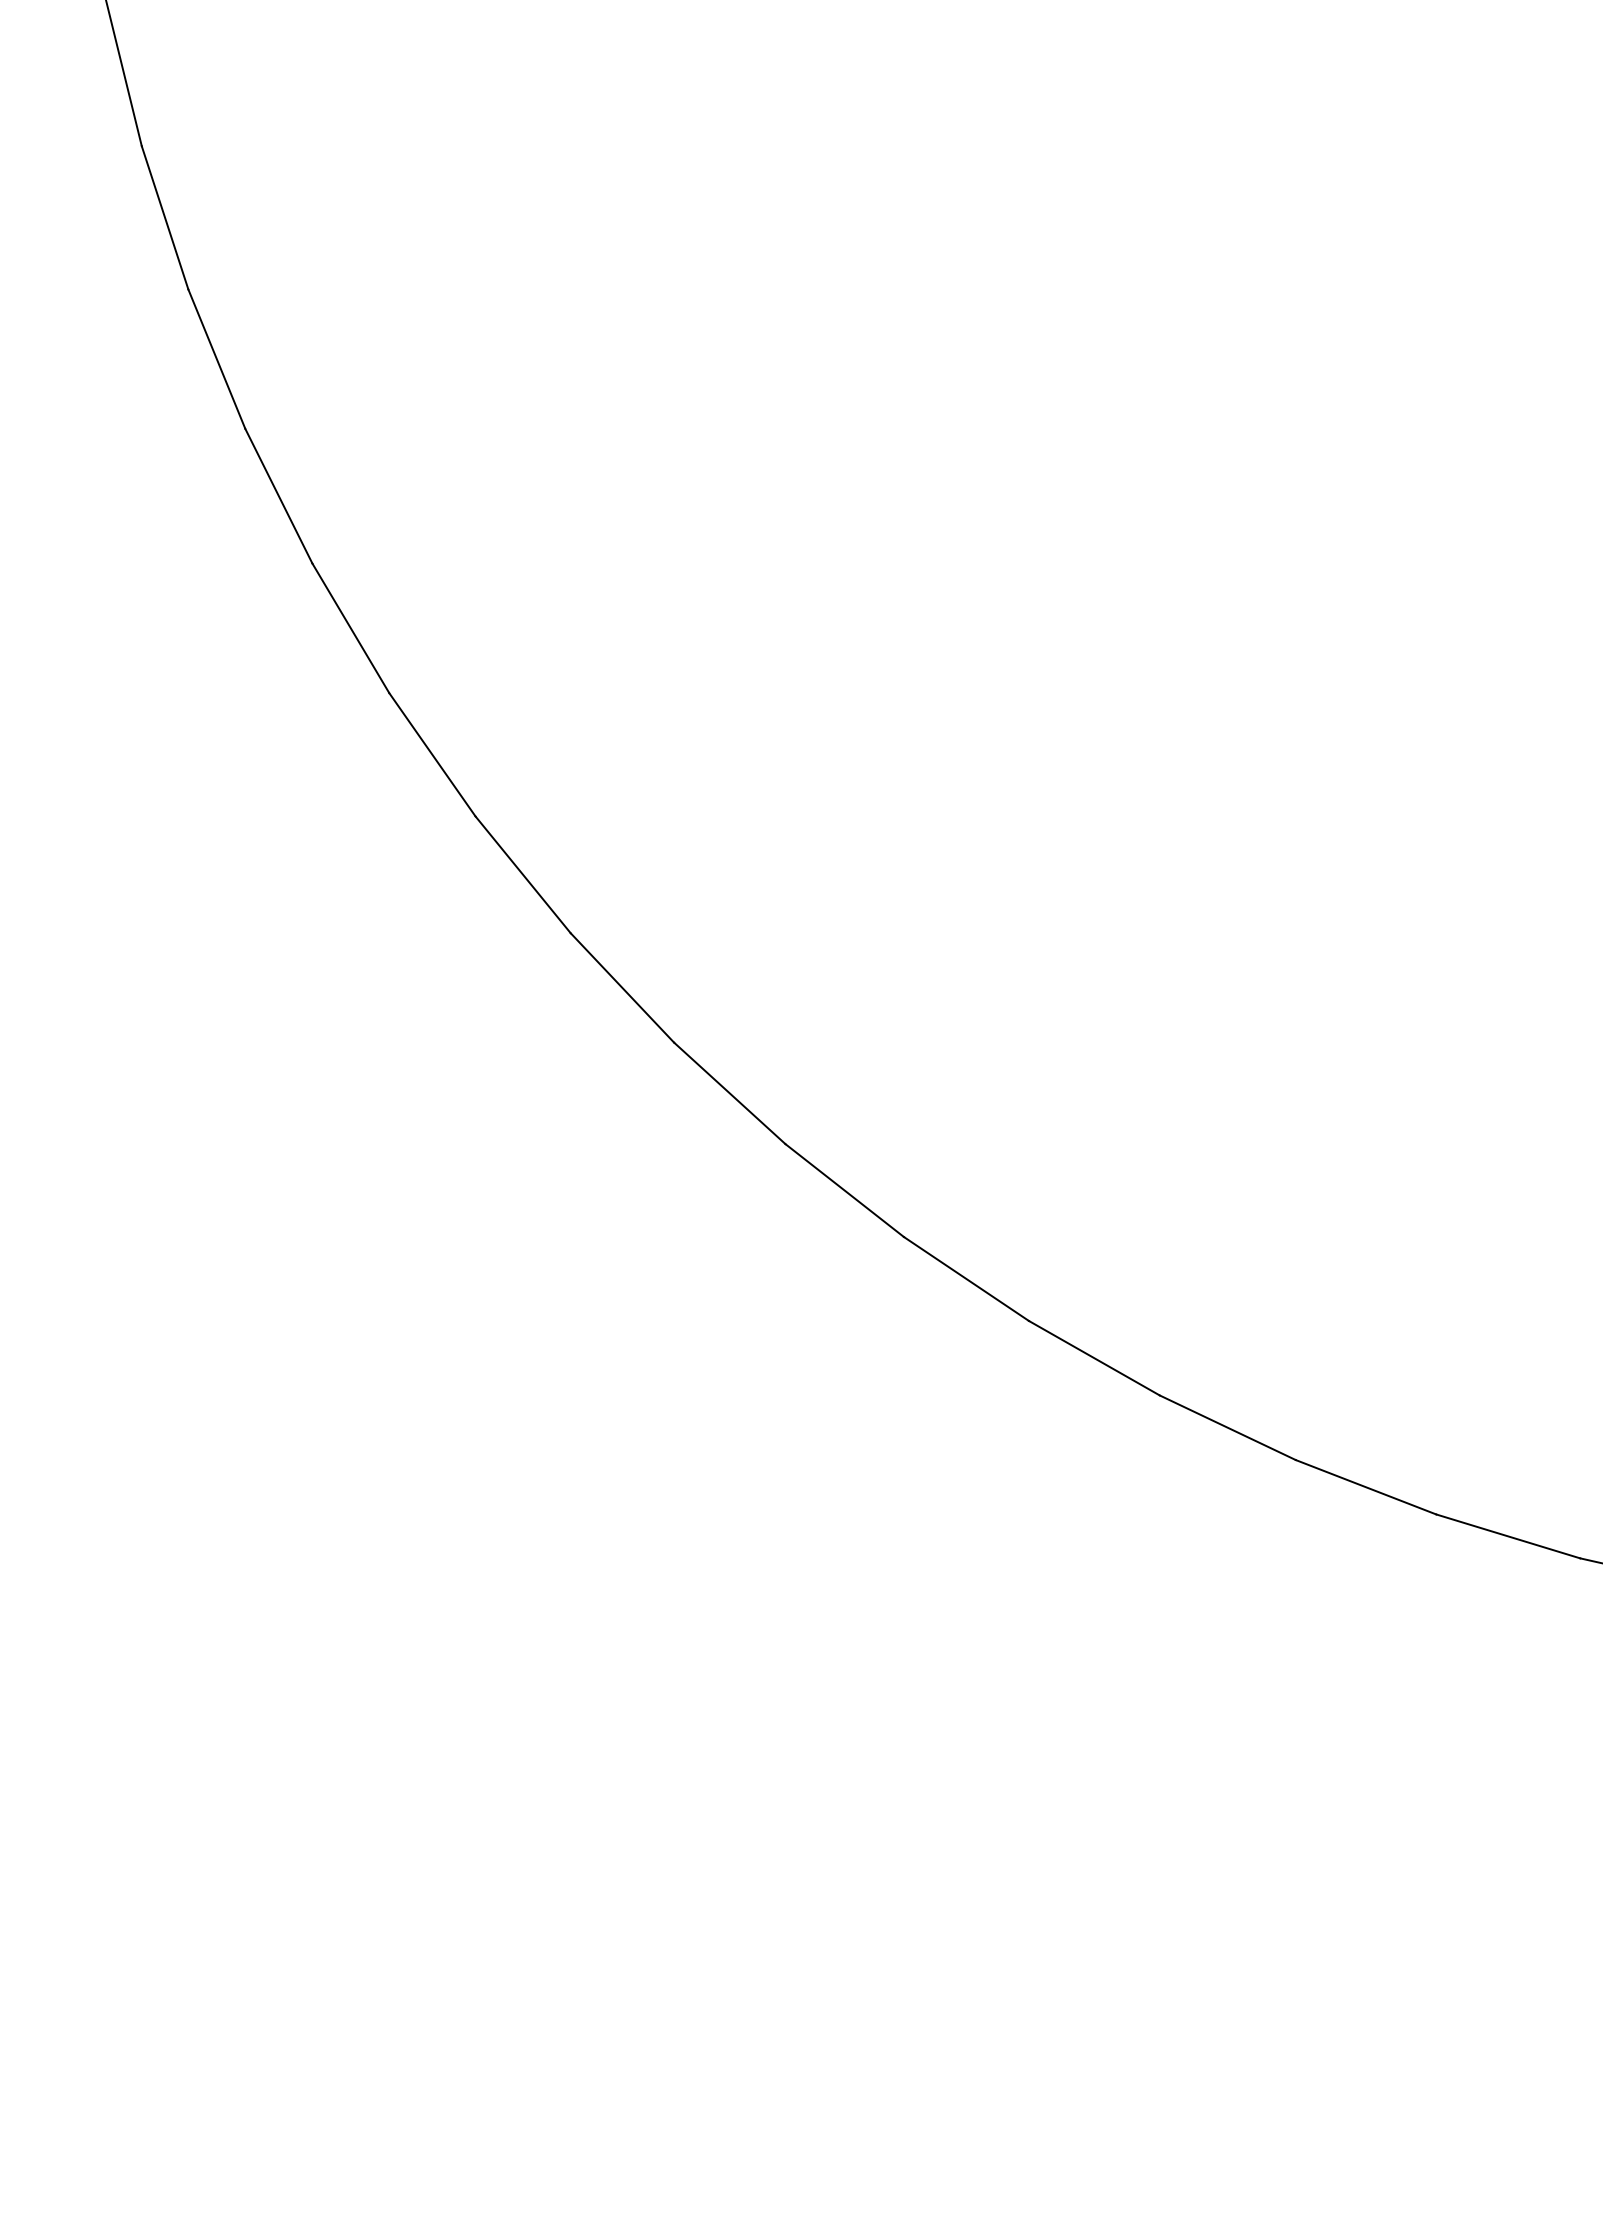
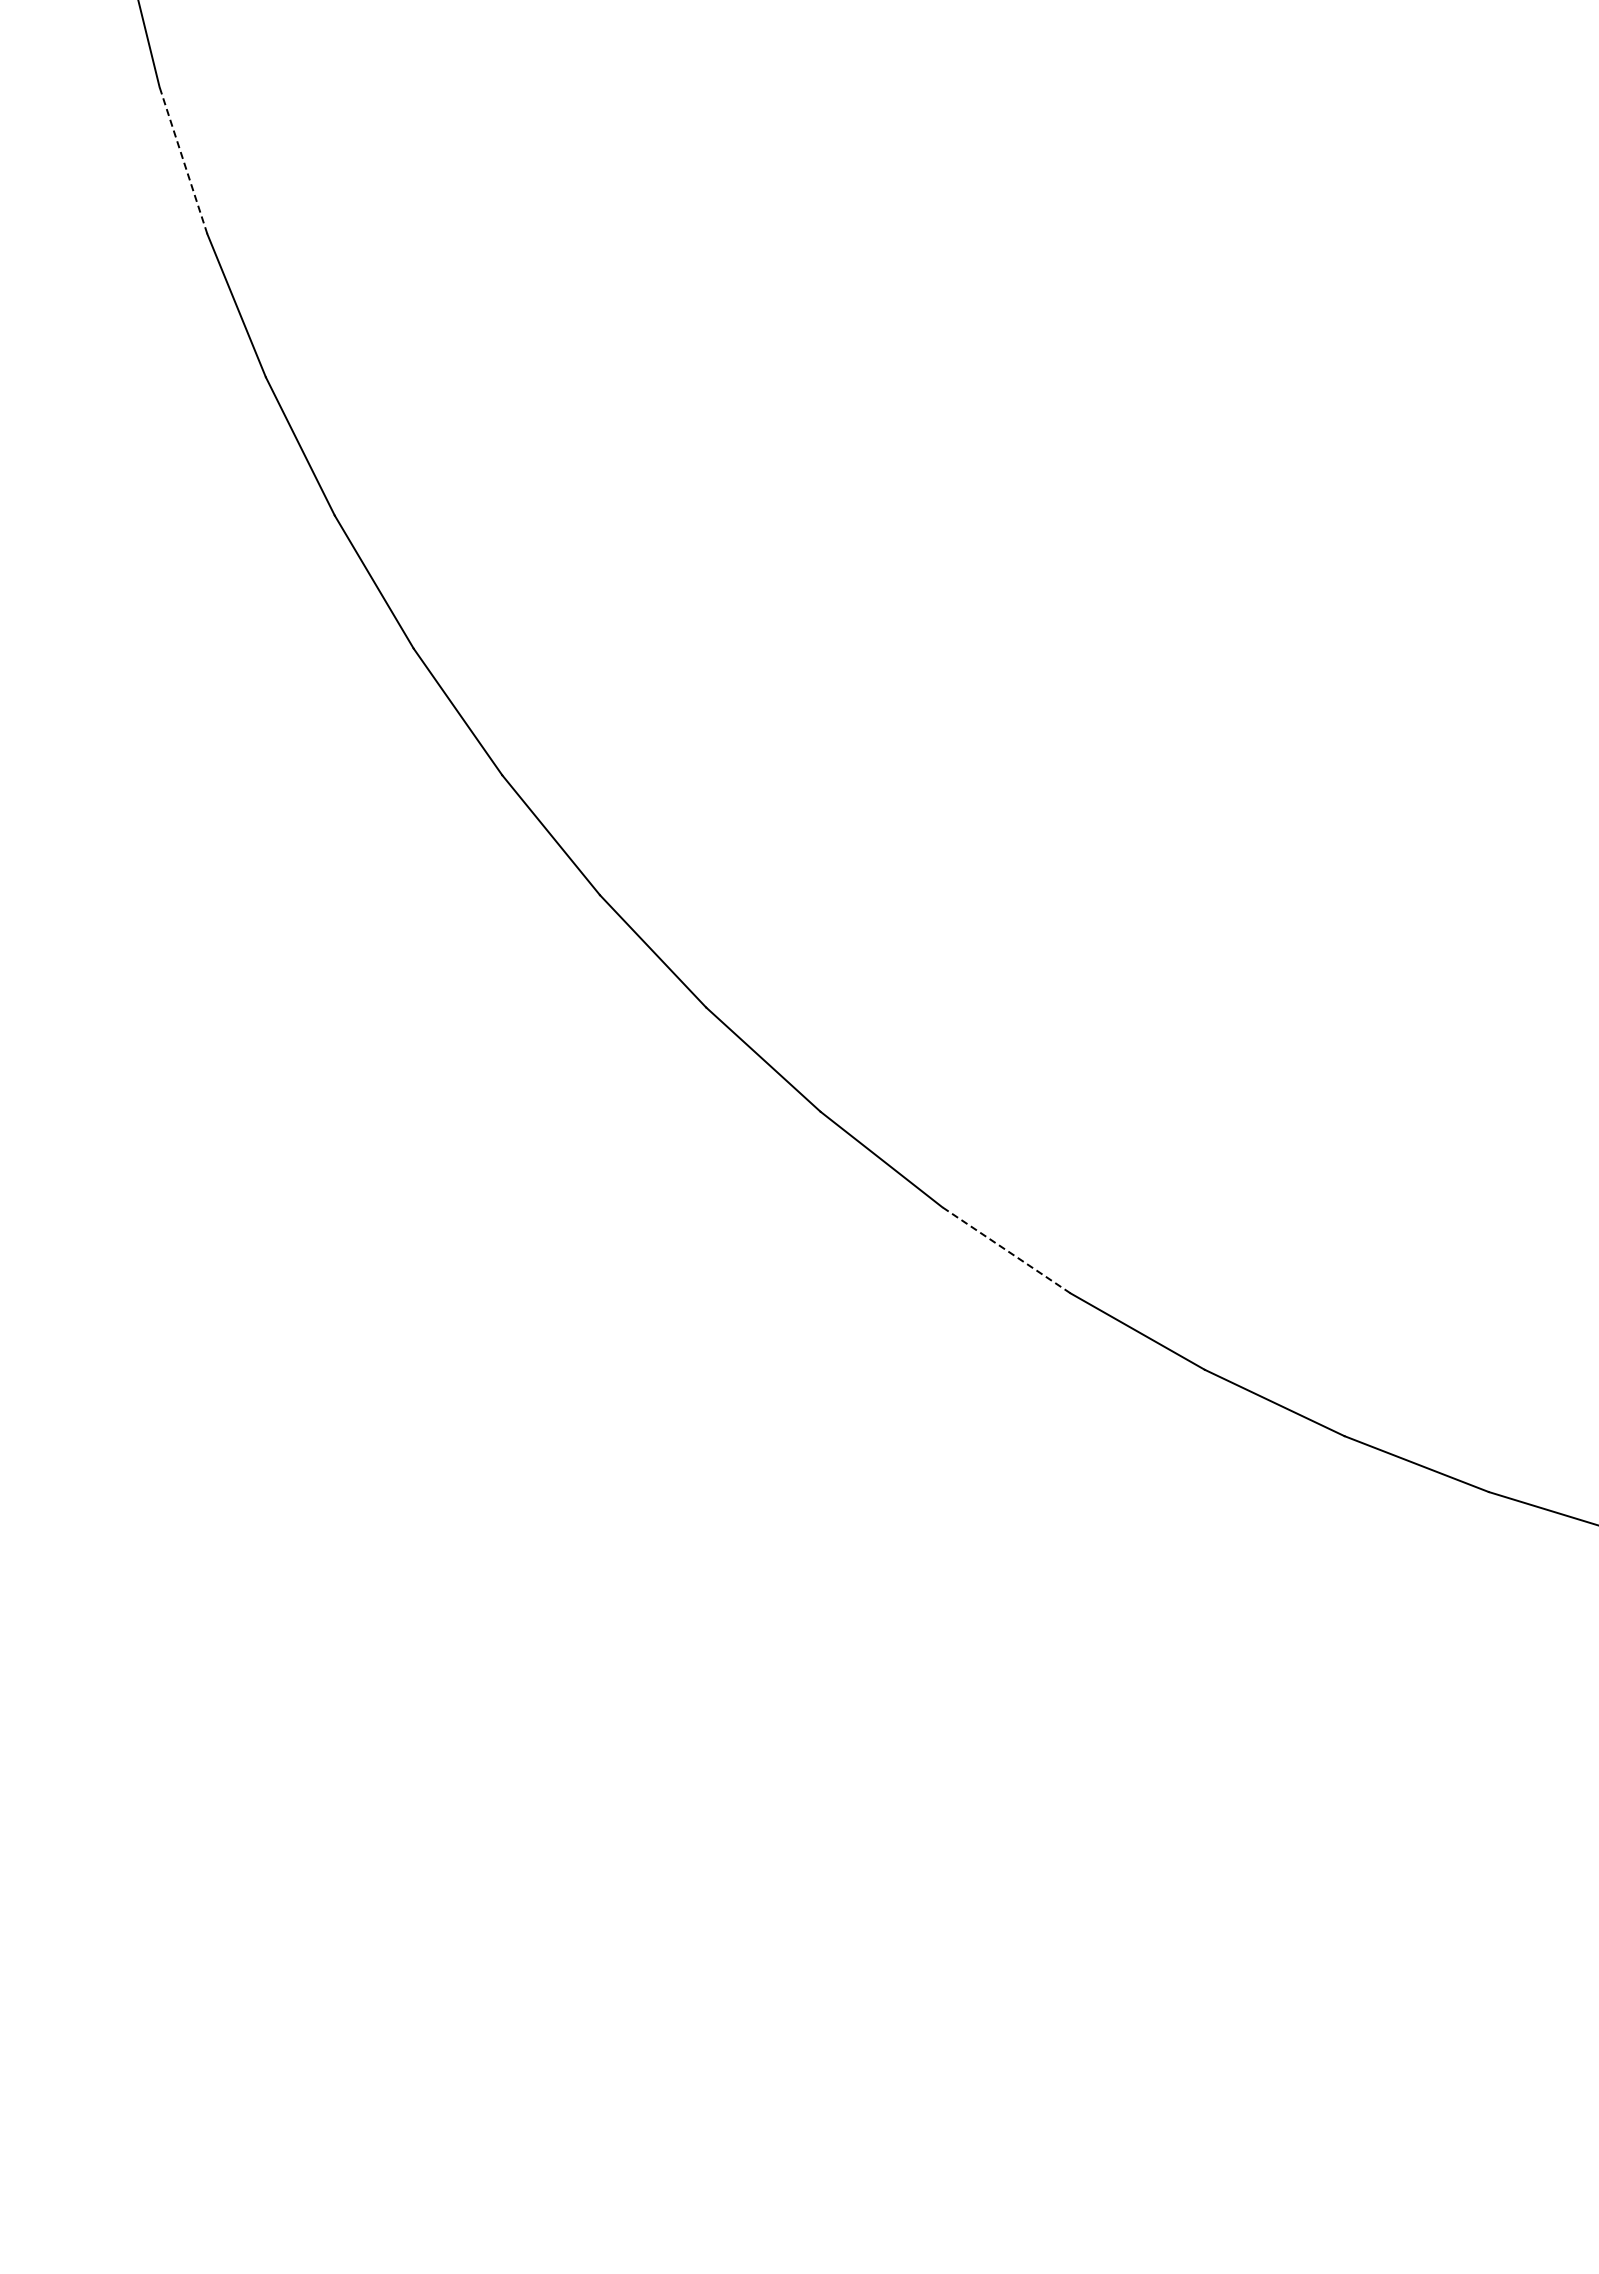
line: (164, 217) -> (182, 160), solid -> dashed
line: (966, 1278) -> (1006, 1249), solid -> dashed

